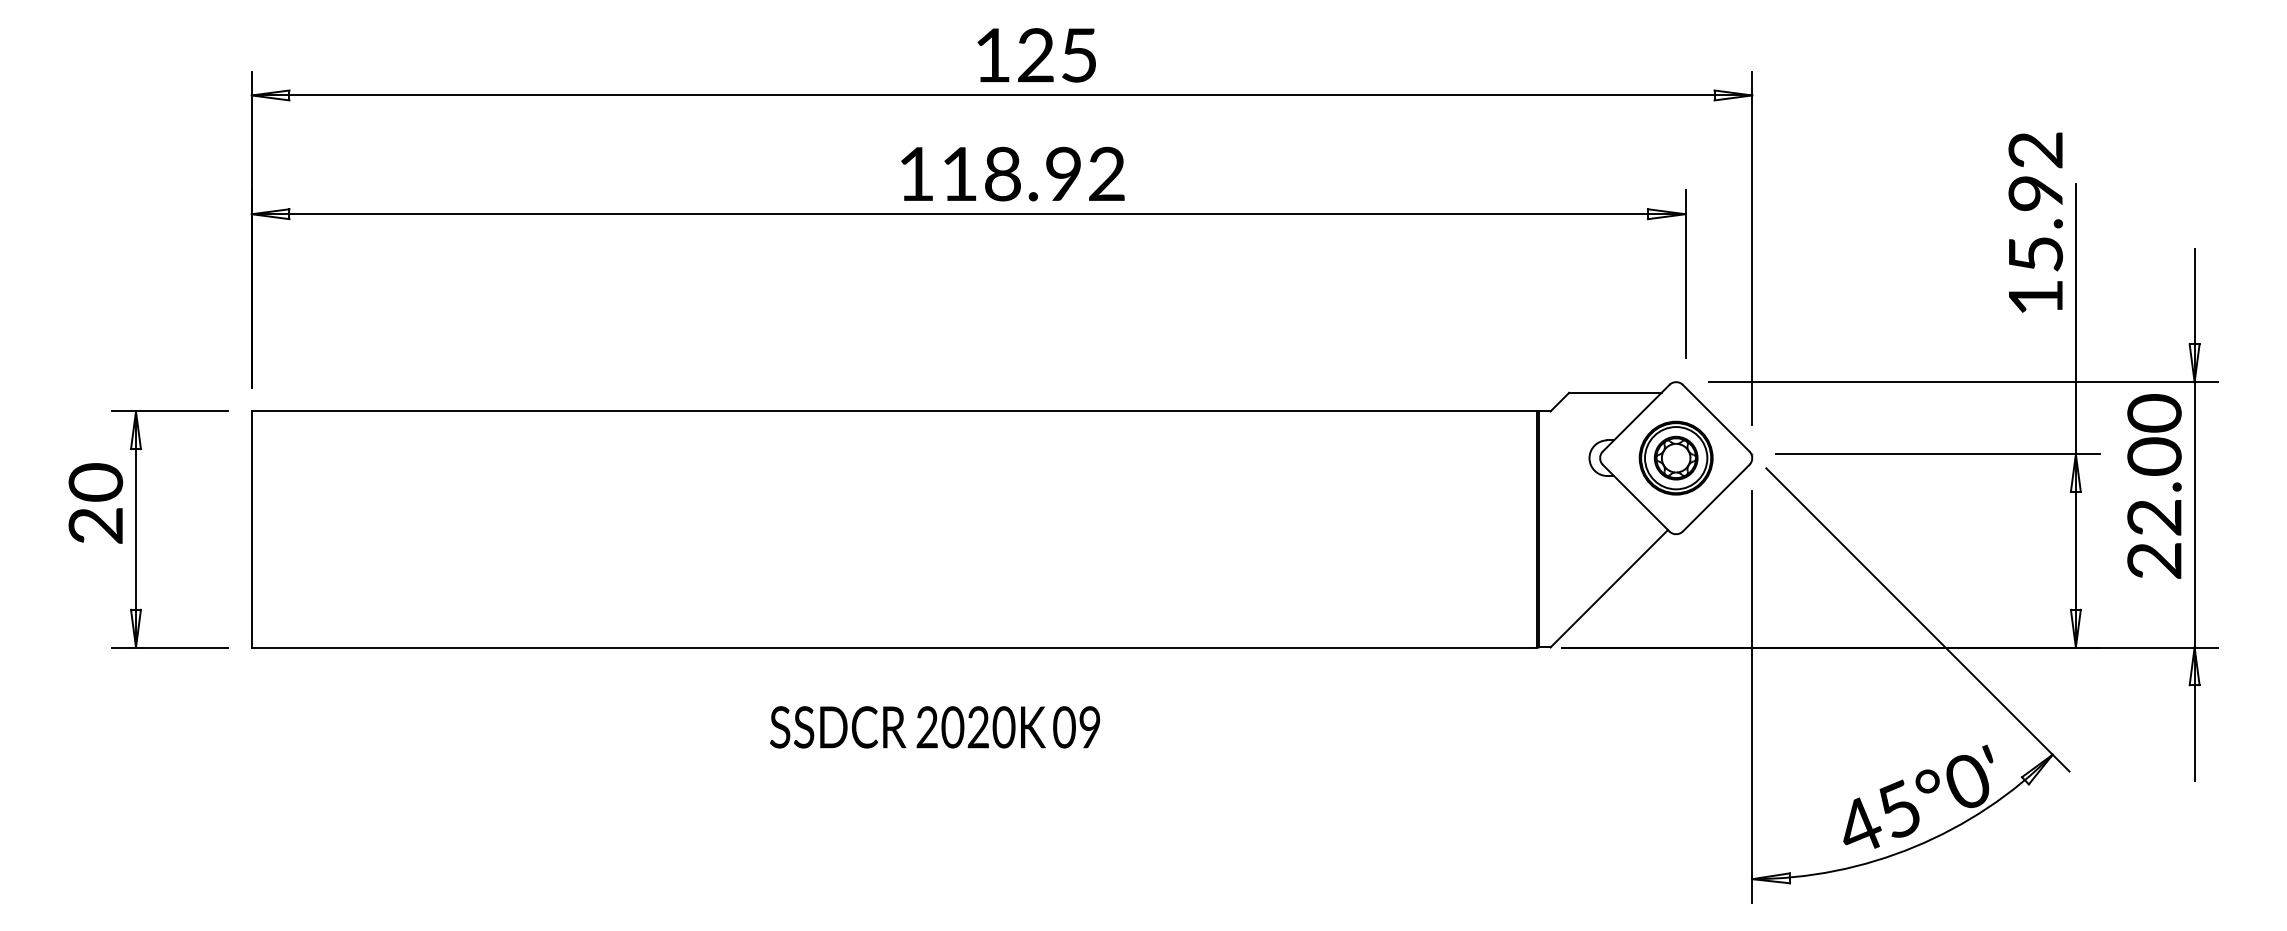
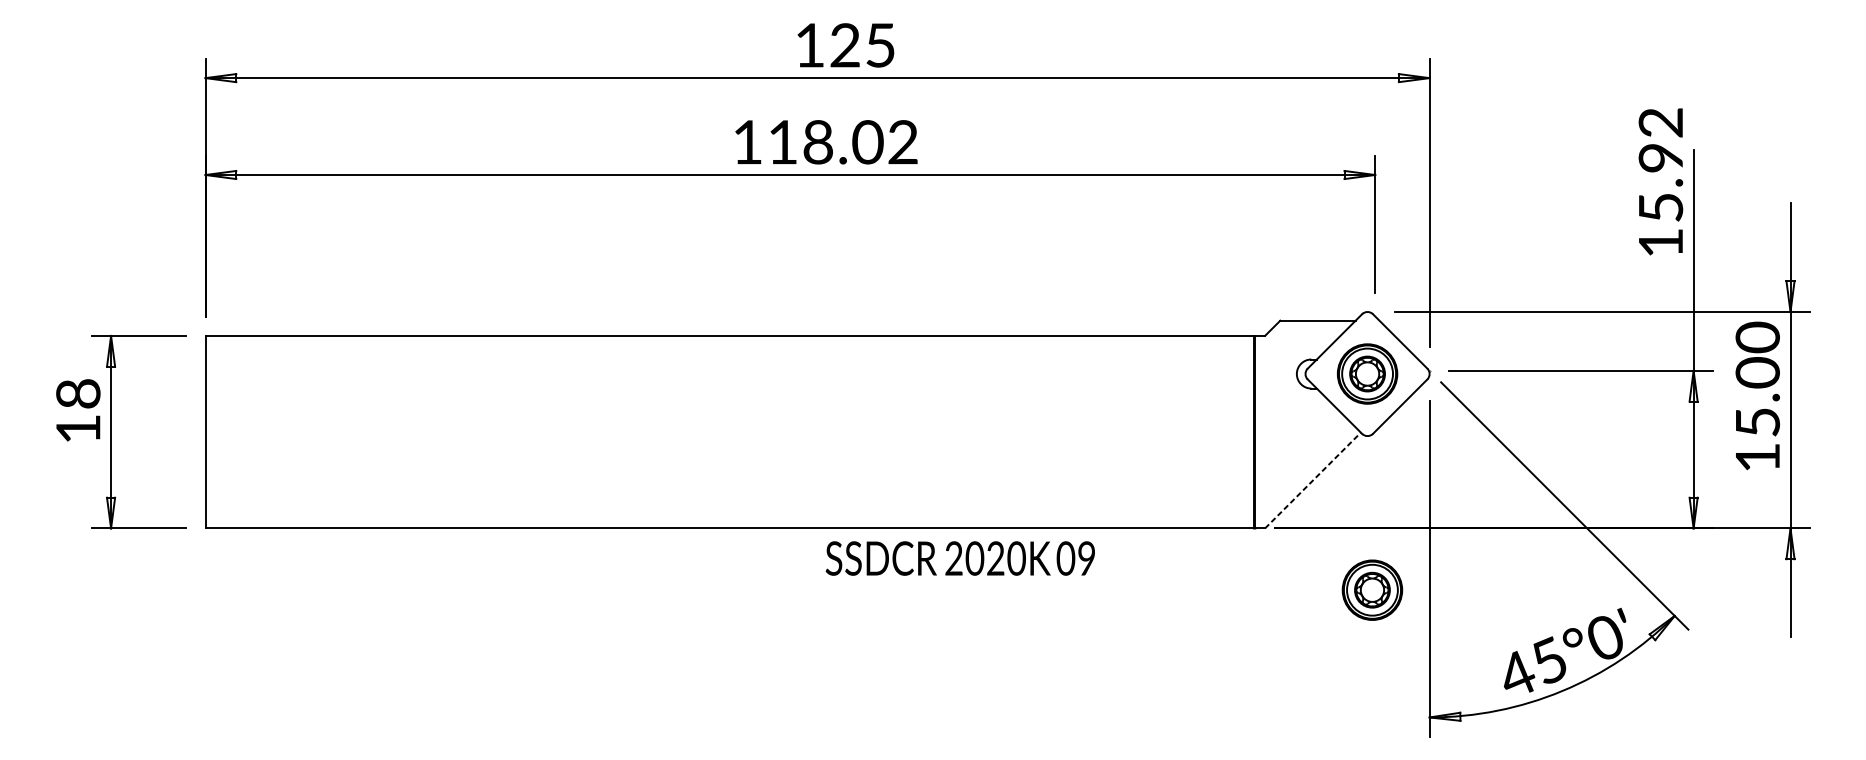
text: (1063, 174) -> (867, 142), 118.92 -> 118.02
text: (95, 503) -> (78, 411), 20 -> 18
text: (2154, 539) -> (1757, 440), 22.00 -> 15.00
line: (1609, 588) -> (1313, 480), solid -> dashed
part: (1681, 722) -> (1371, 589), added
text: (935, 727) -> (960, 558), moved

